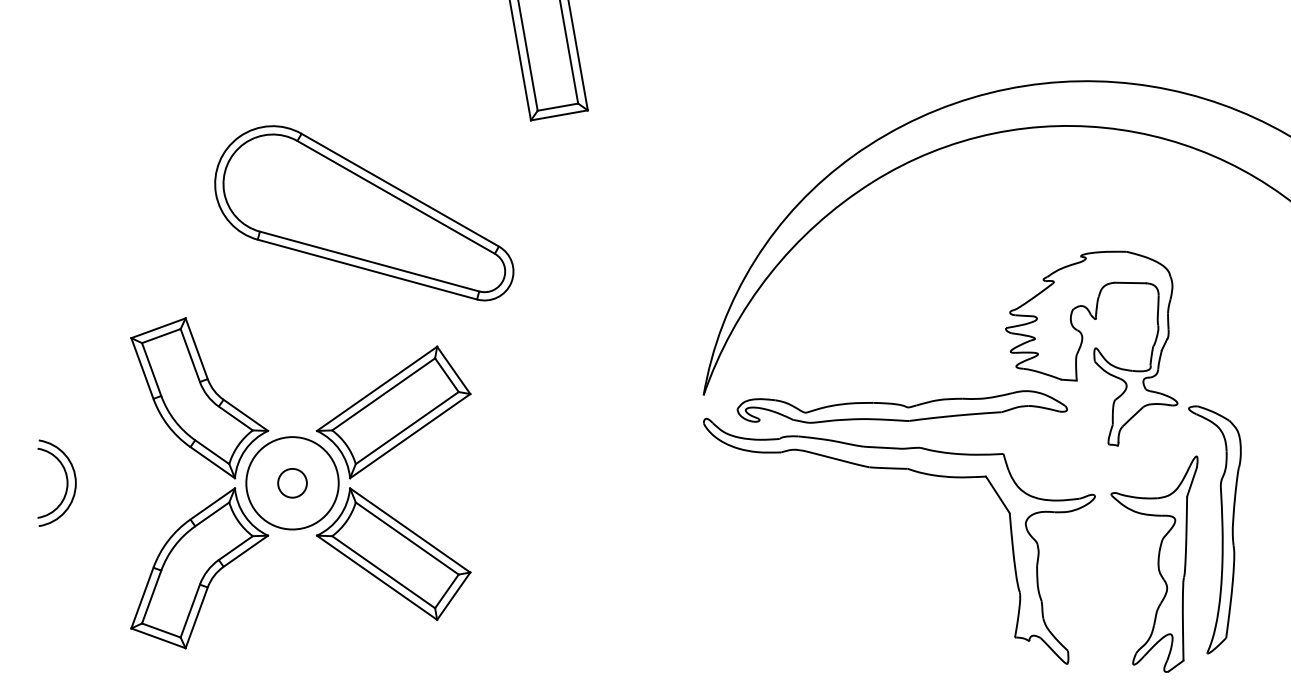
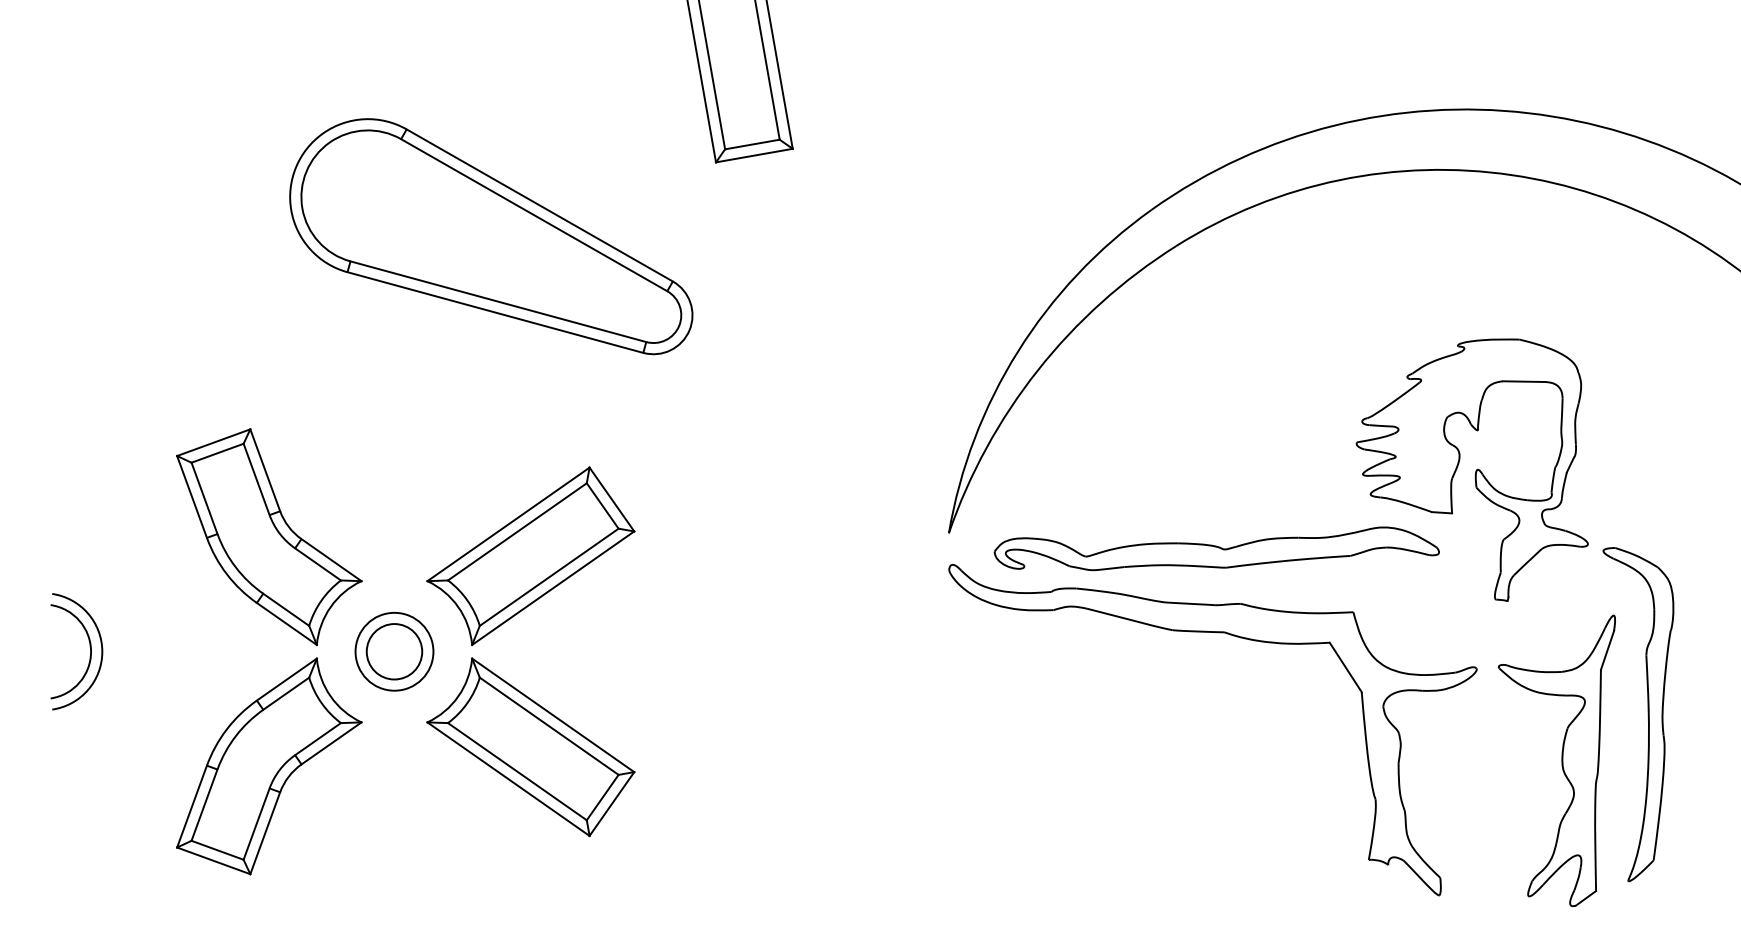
part: (364, 213) -> (491, 236), moved
circle: (292, 483) -> (394, 651), size x0.62
circle: (292, 483) -> (394, 651), size x1.43

